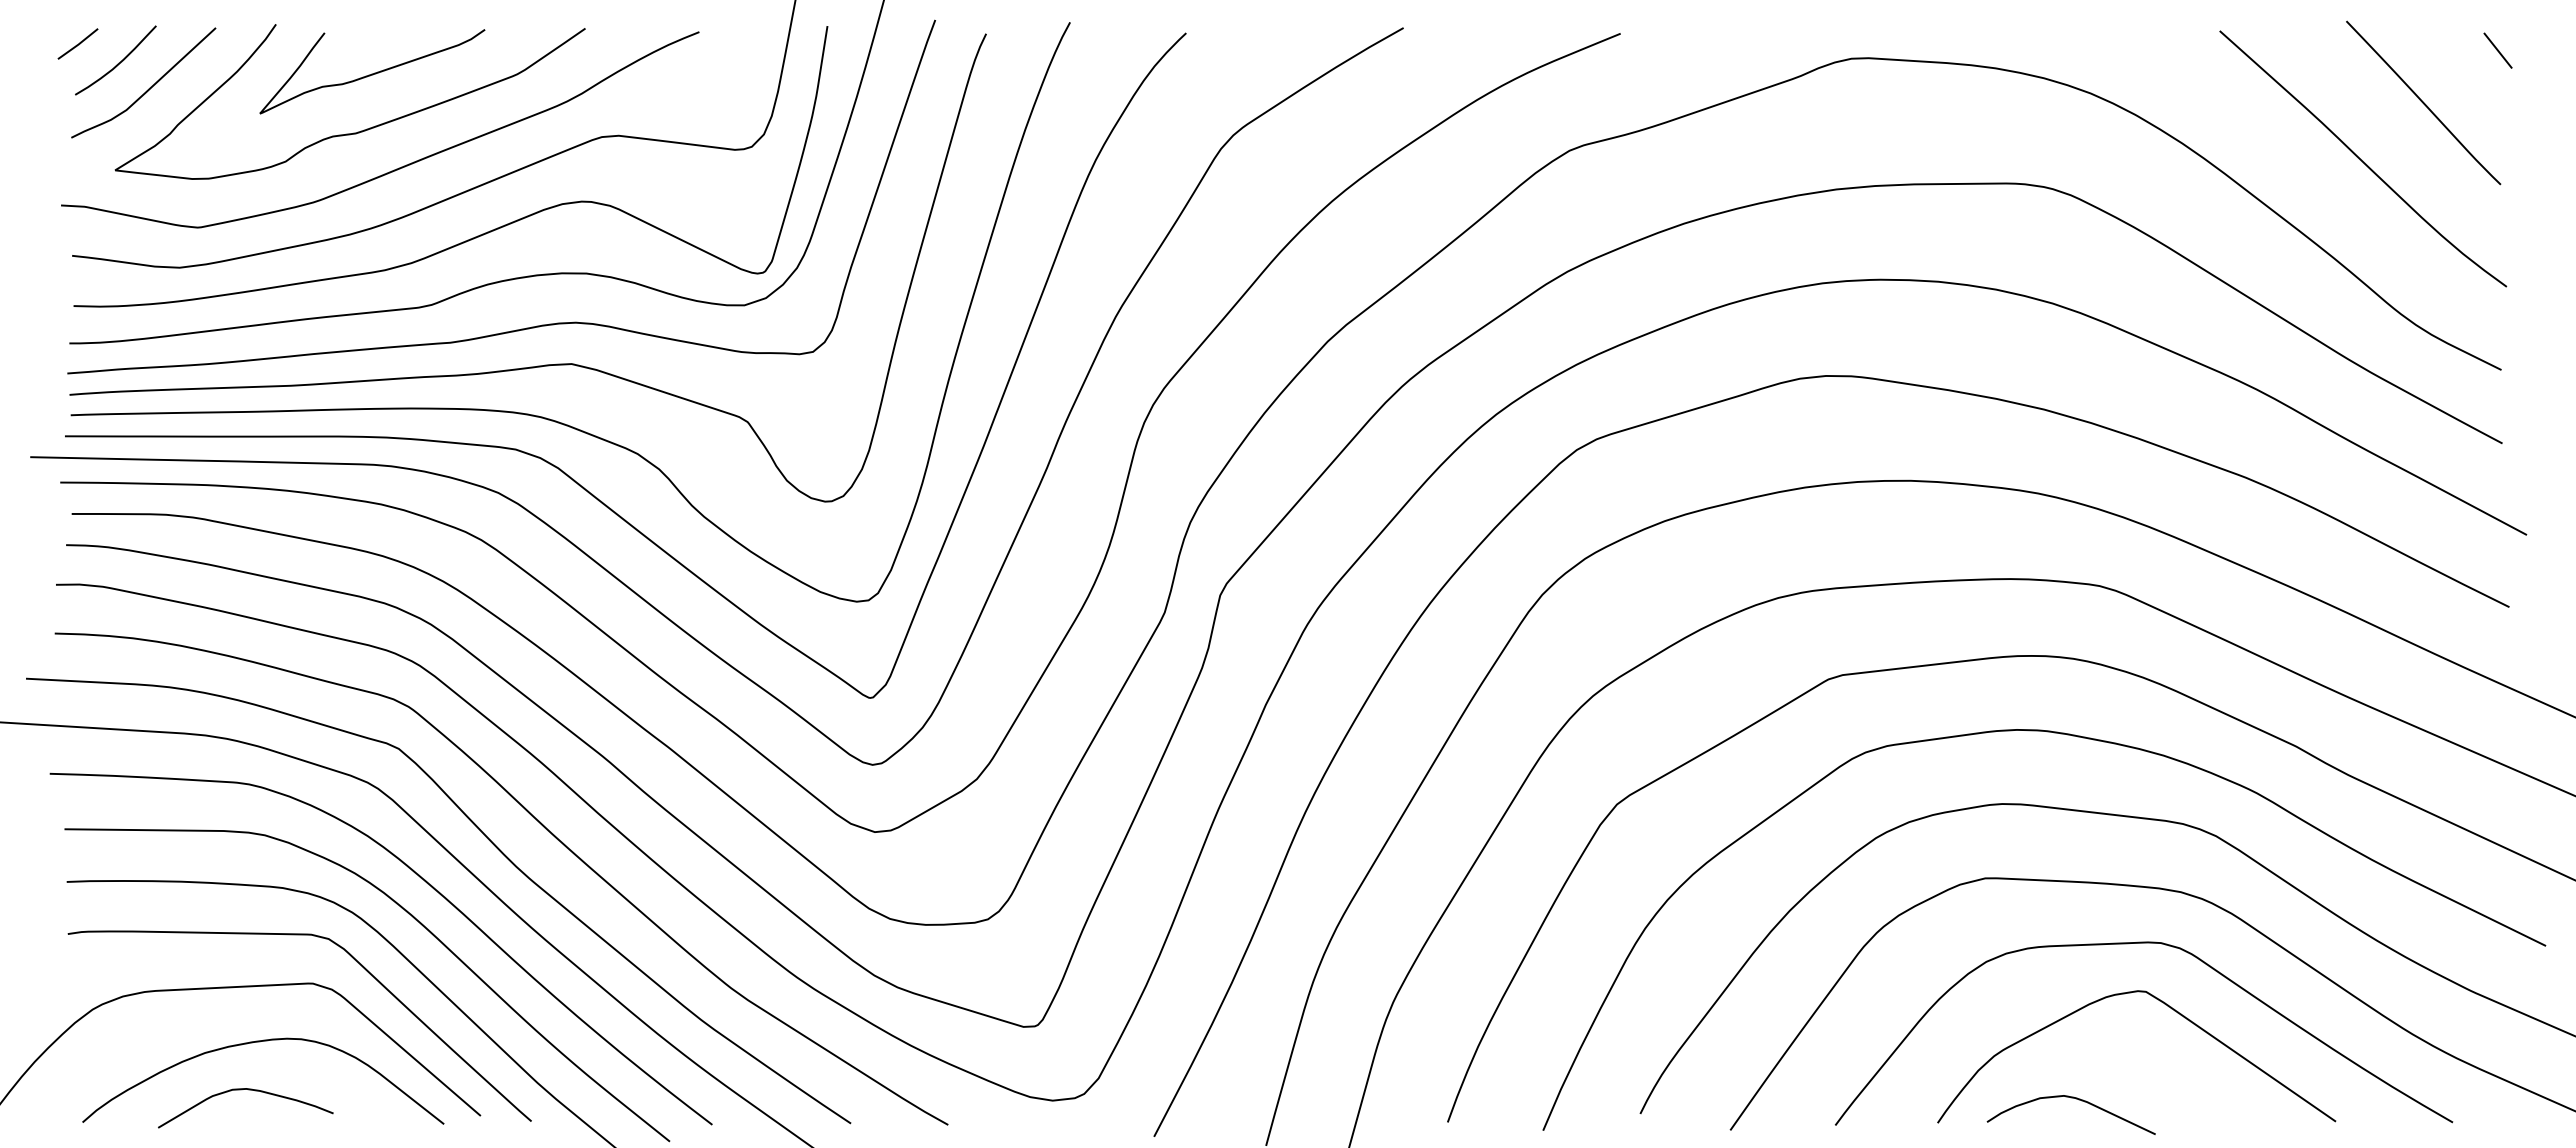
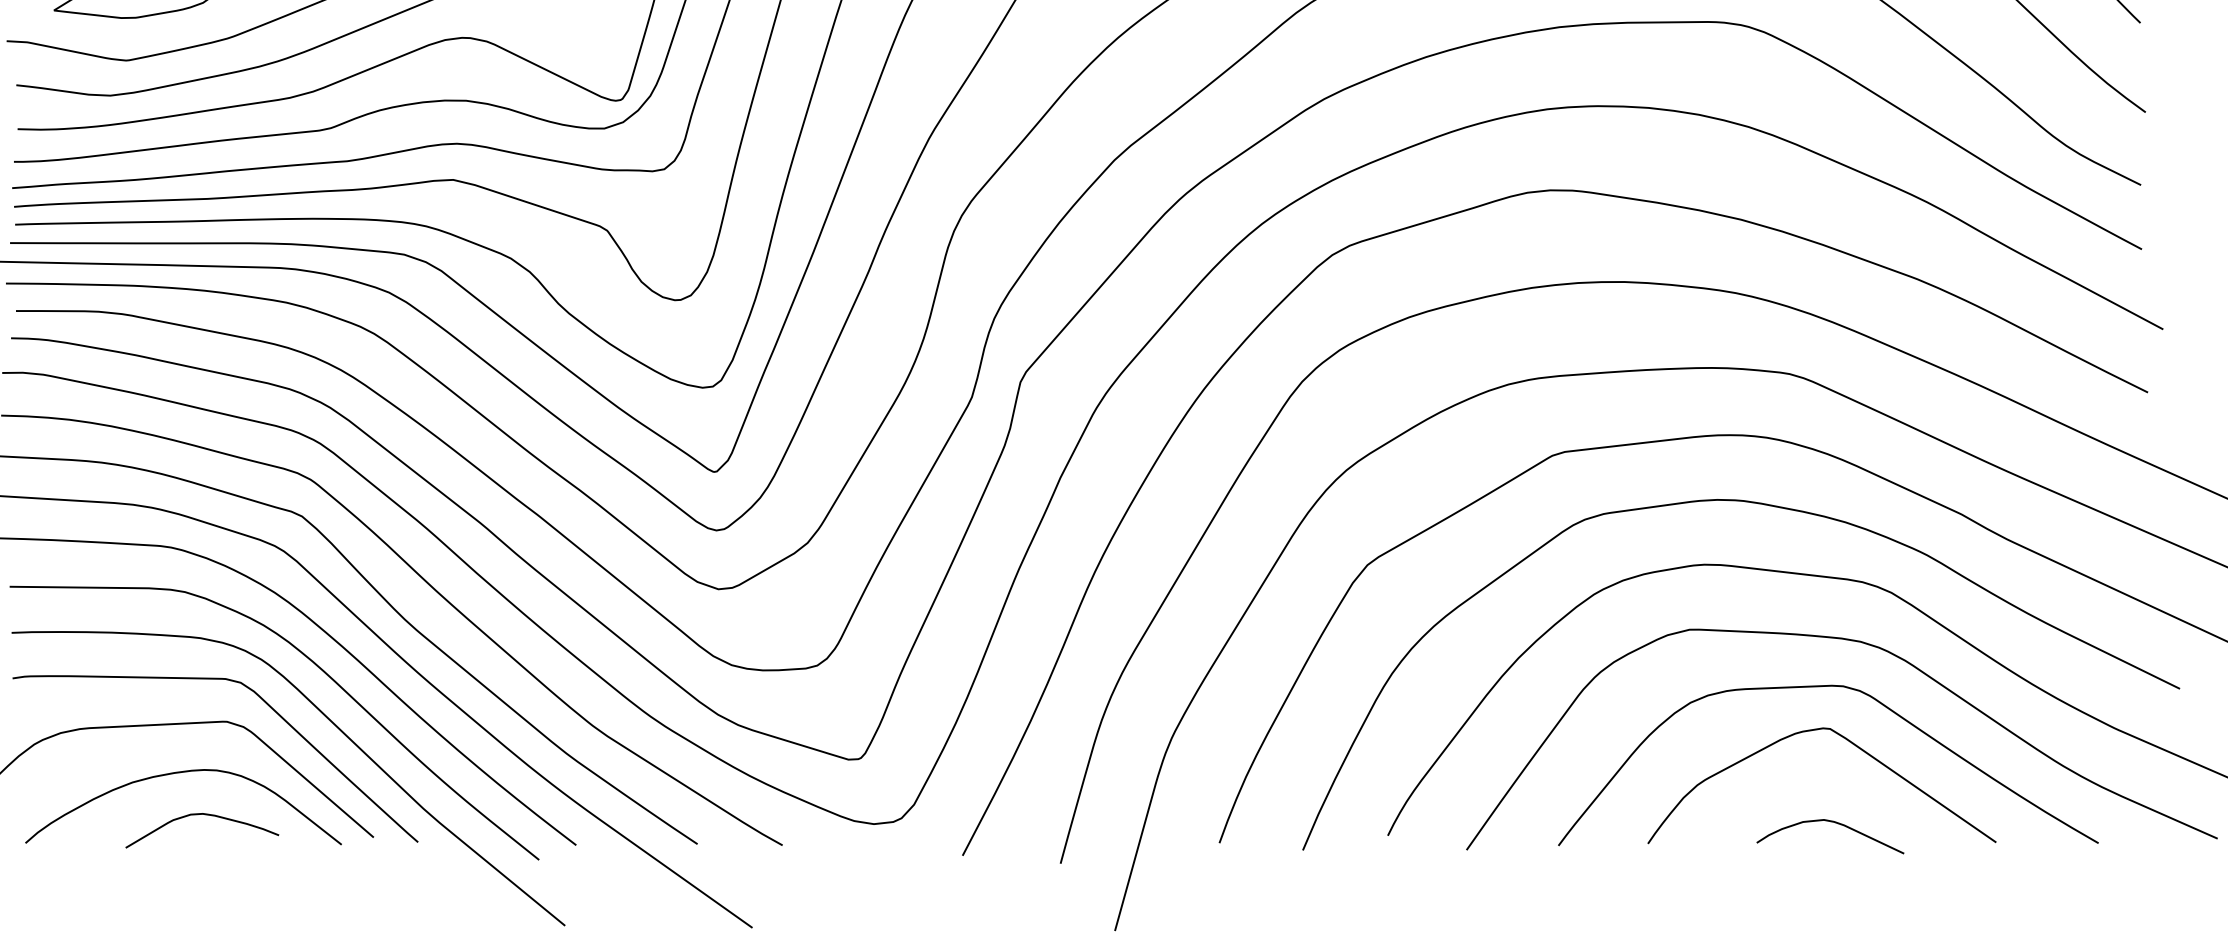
curve: (248, 1090) -> (204, 815), moved
curve: (2071, 1098) -> (1830, 822), moved

